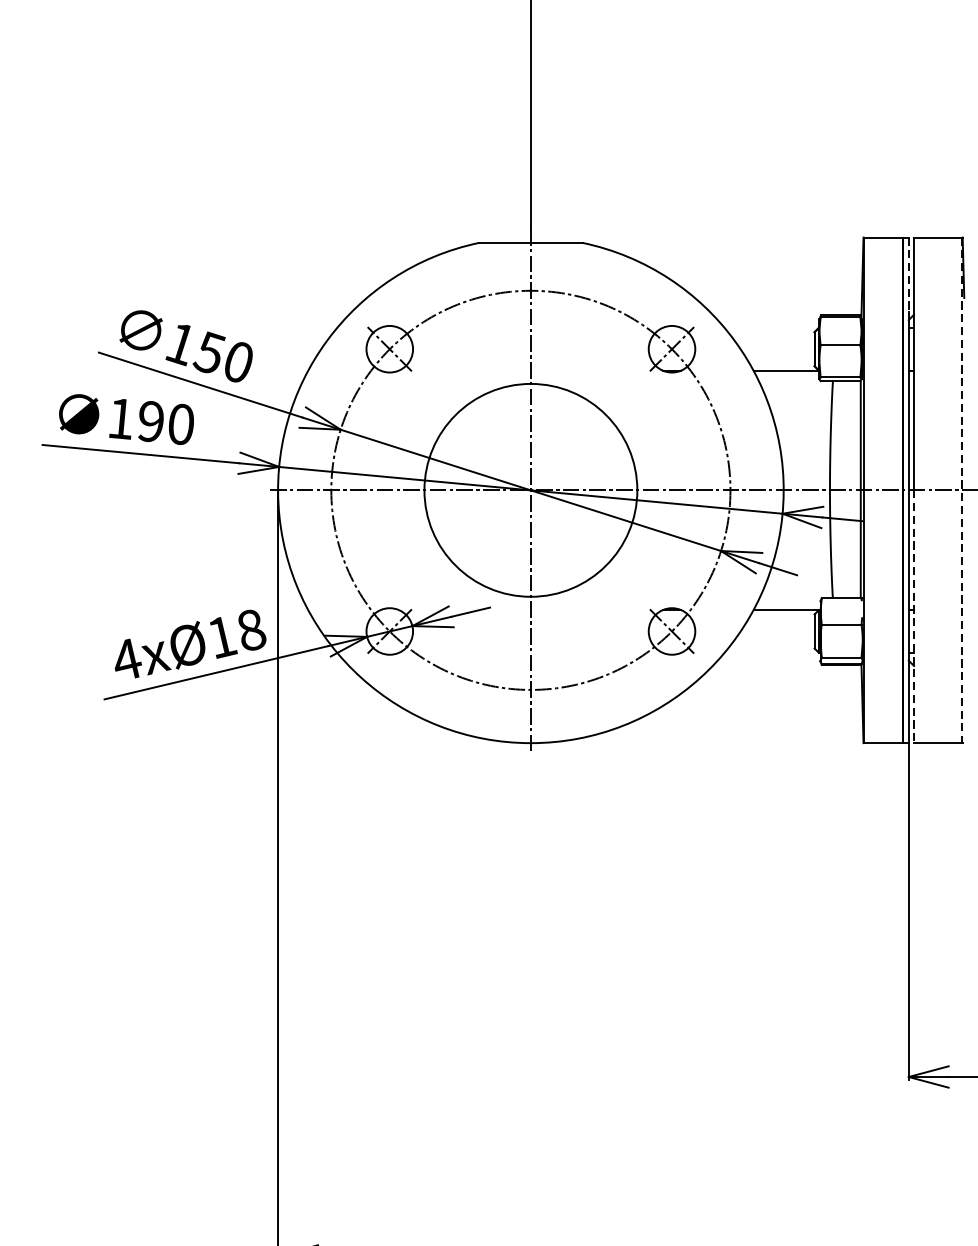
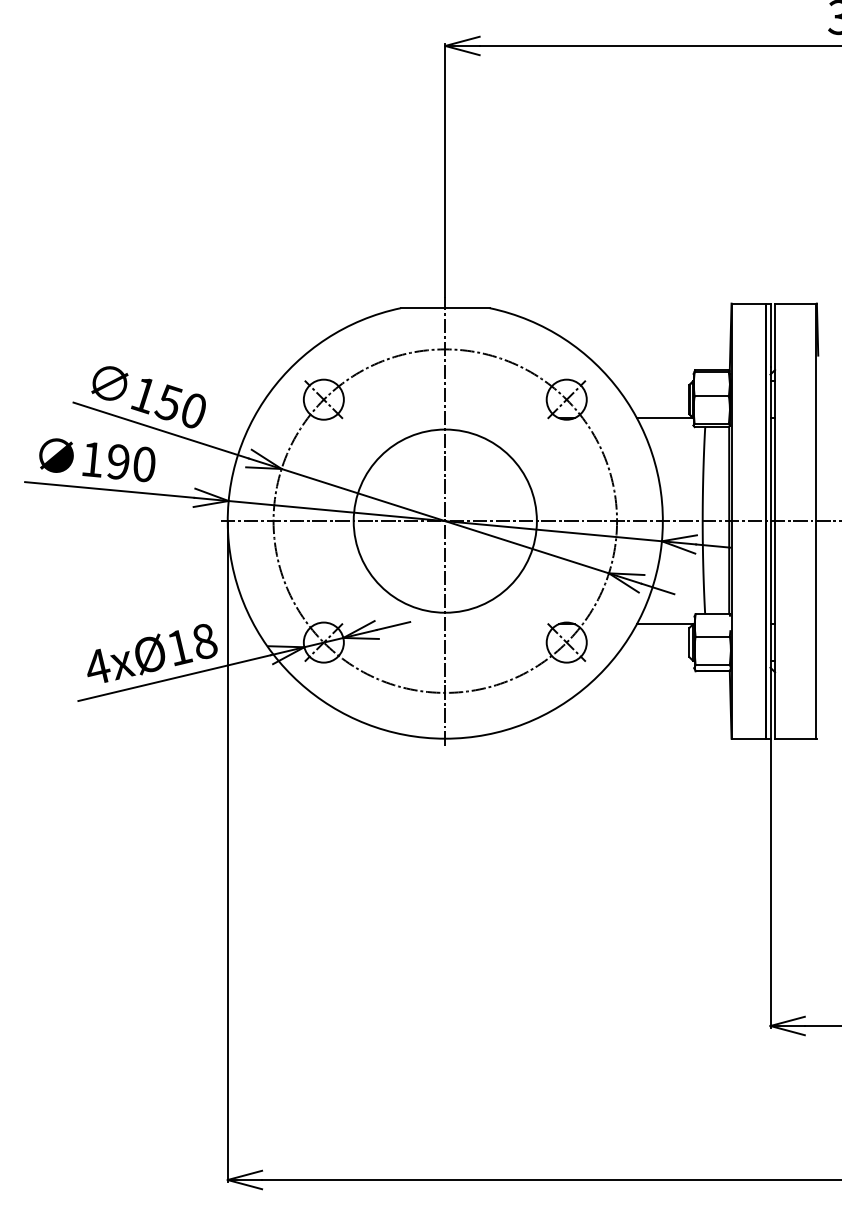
line: (908, 274) -> (770, 335), dashed -> solid
line: (962, 490) -> (816, 521), dashed -> solid
line: (914, 616) -> (775, 629), dashed -> solid

